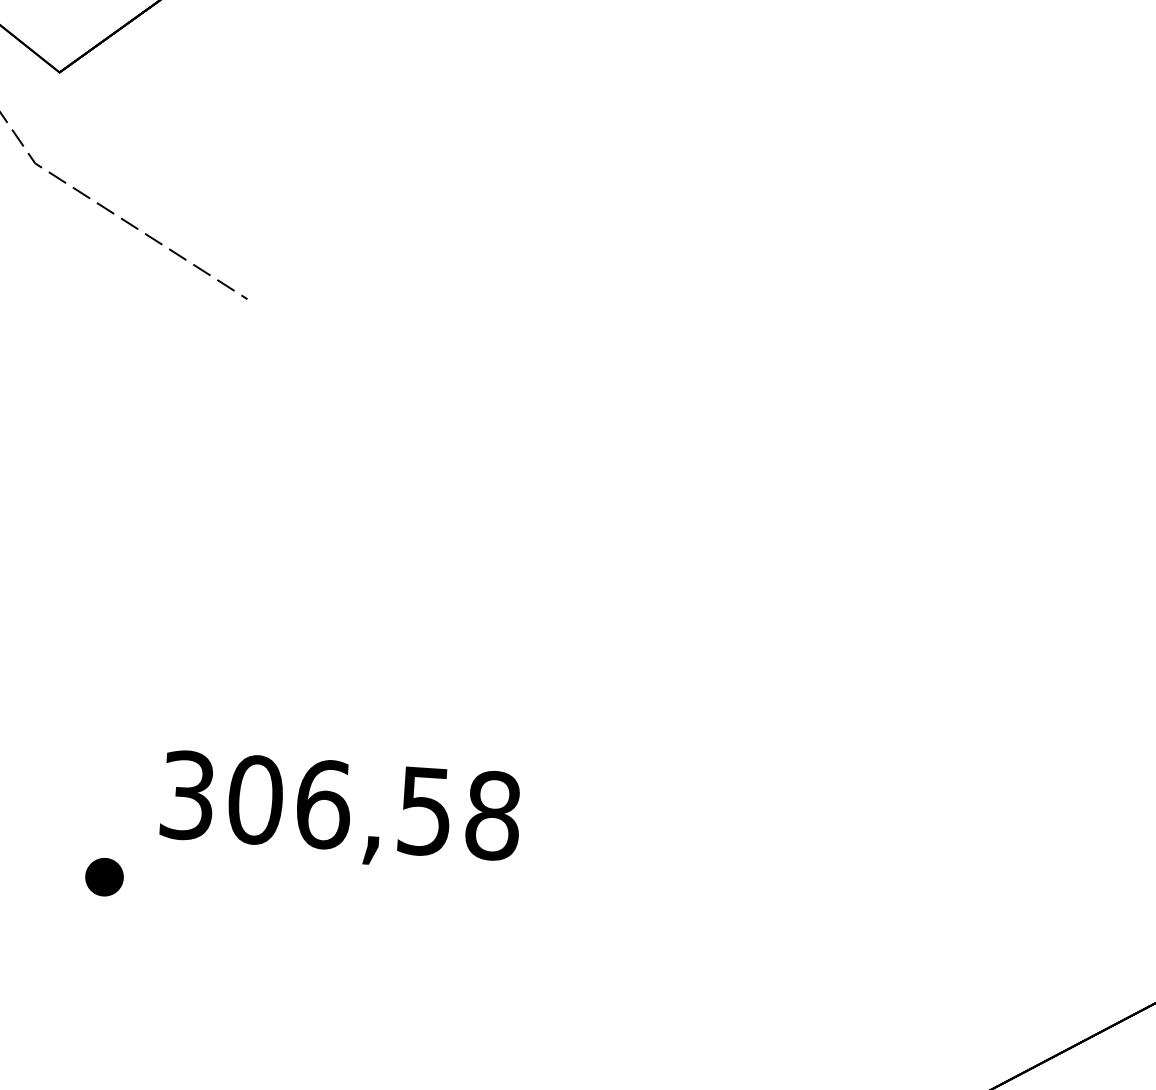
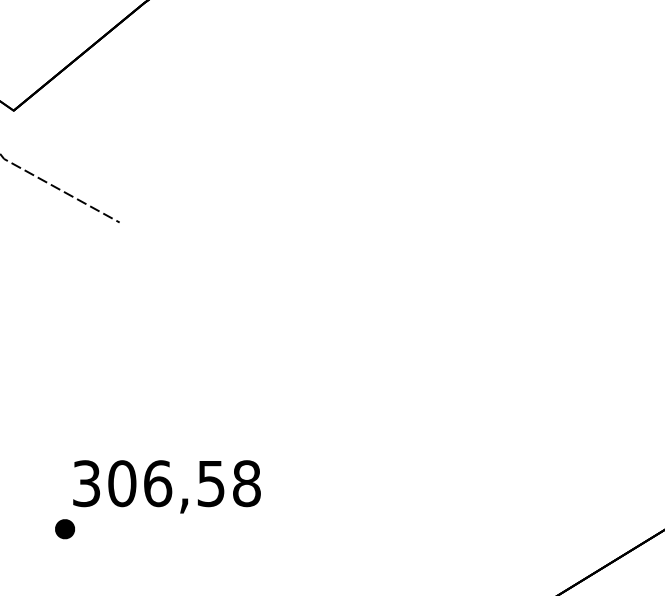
text: (339, 810) -> (166, 486), moved

